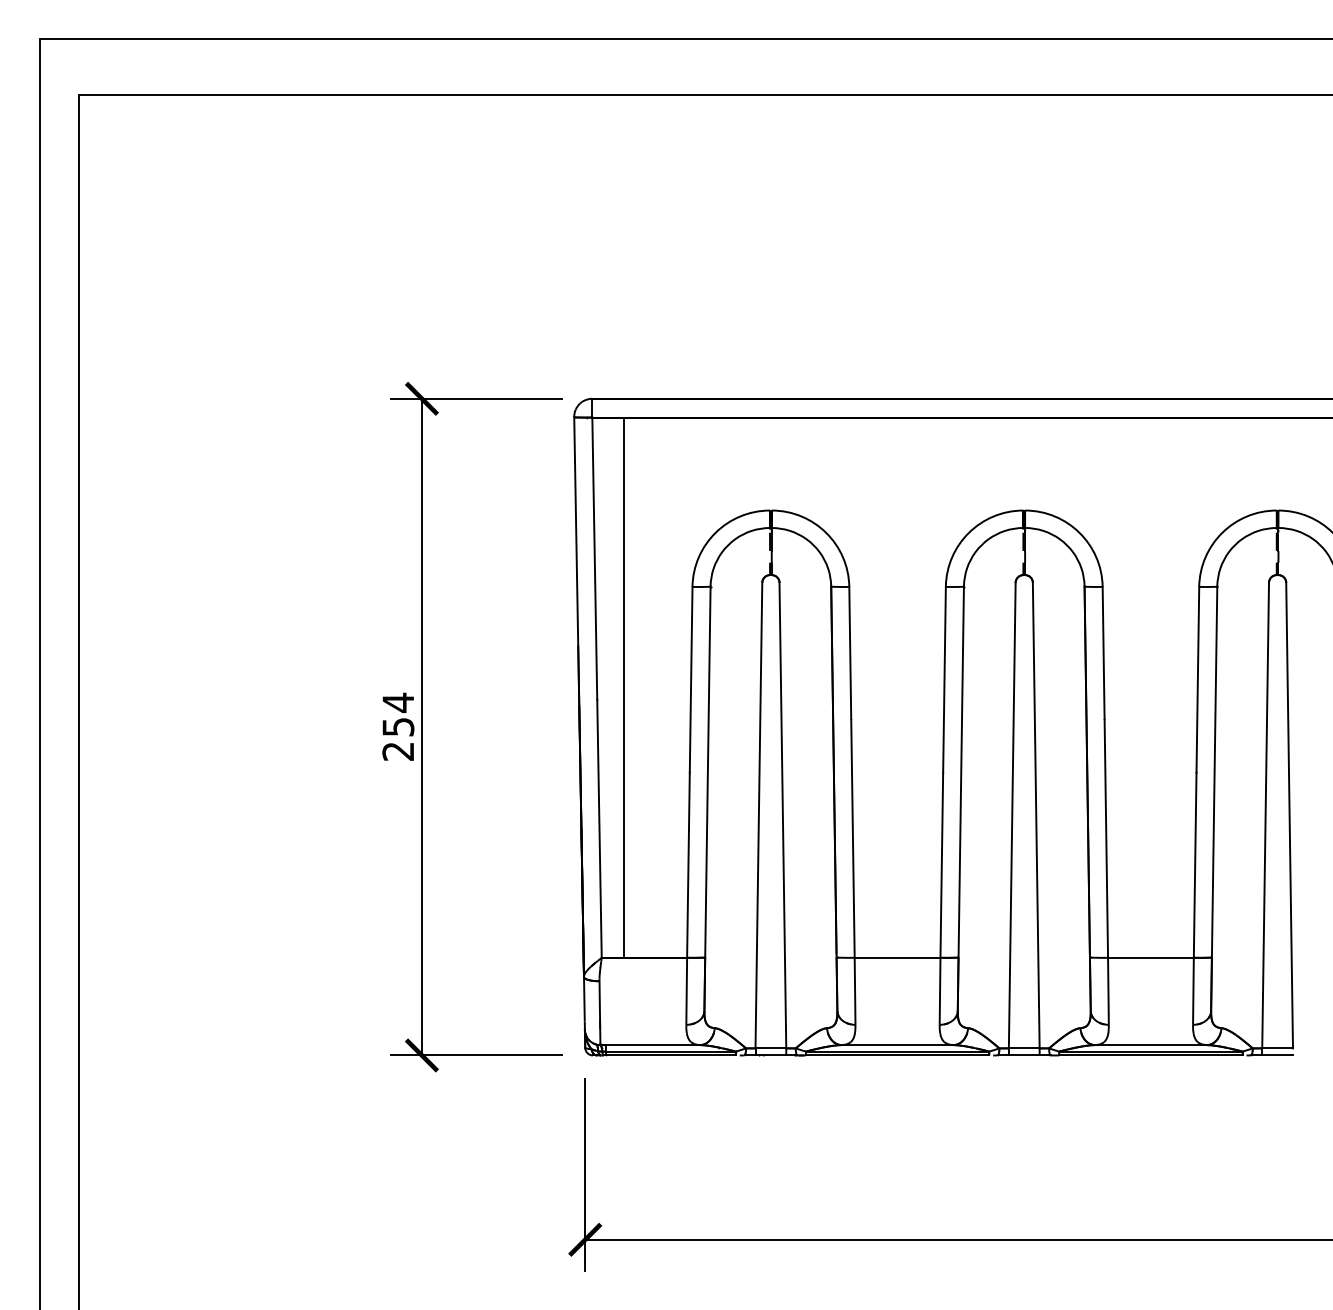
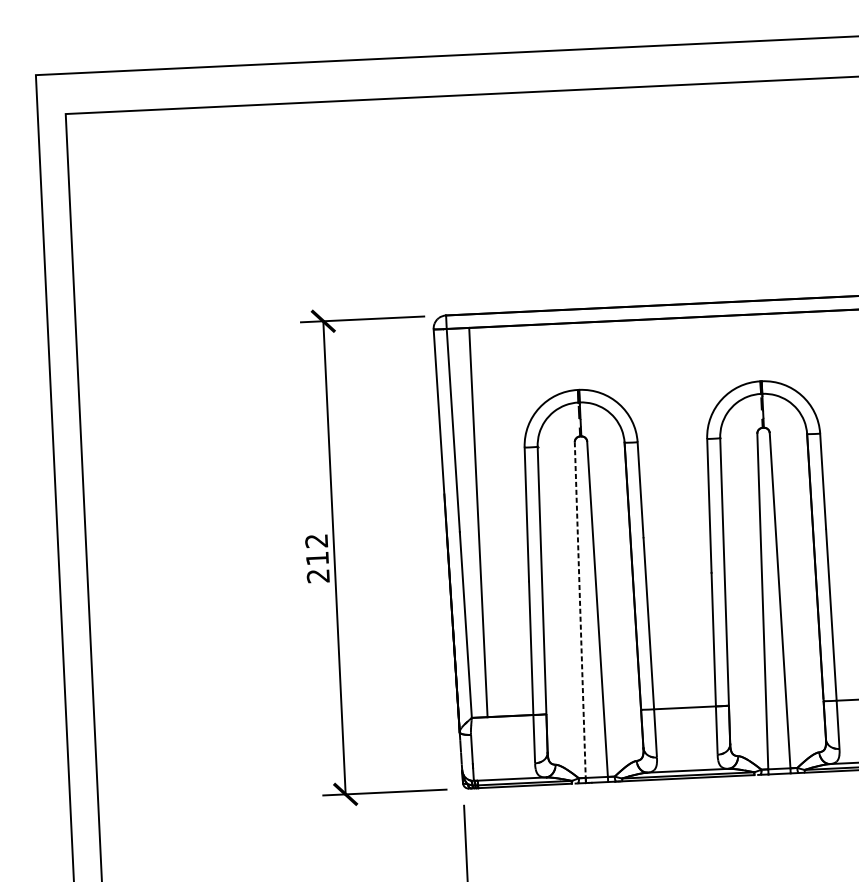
text: (398, 714) -> (317, 549), 254 -> 212
line: (758, 815) -> (579, 610), solid -> dashed

